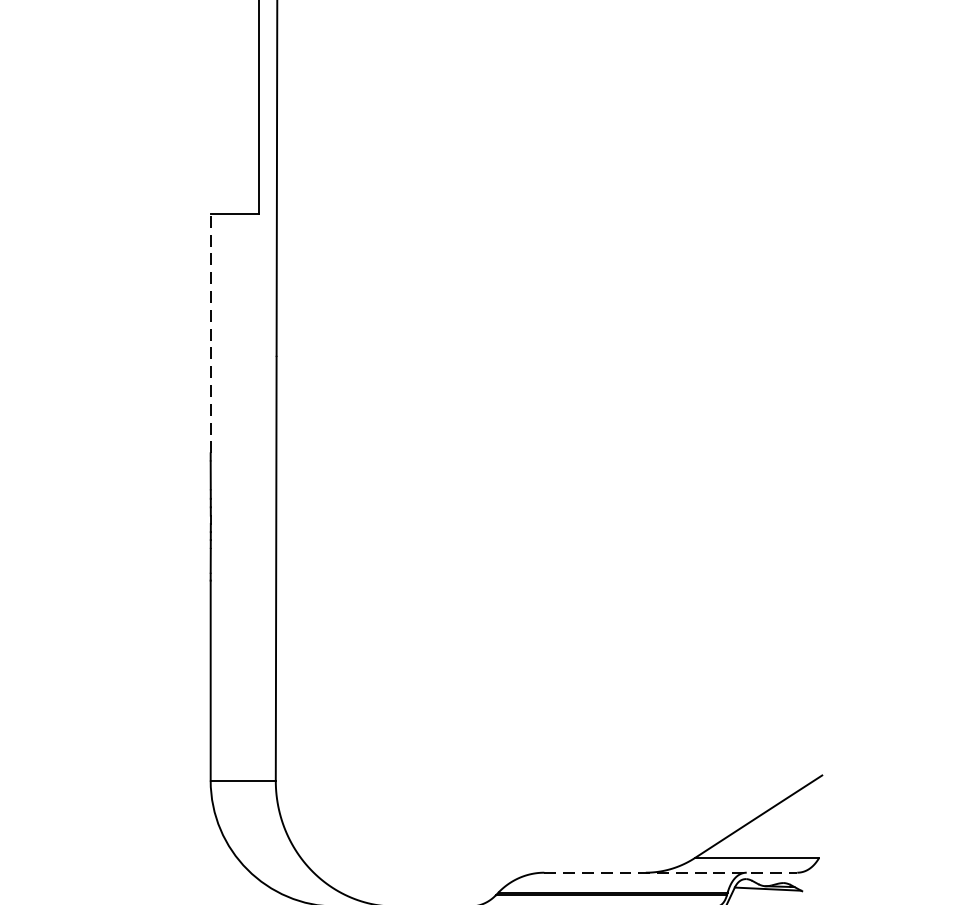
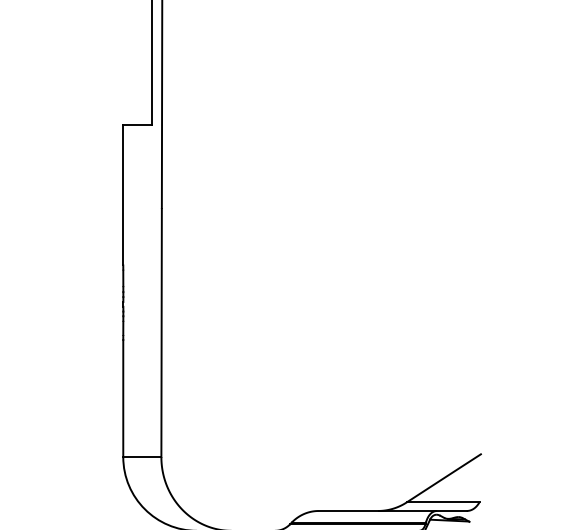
line: (211, 332) -> (123, 194), dashed -> solid
line: (672, 871) -> (393, 510), dashed -> solid

